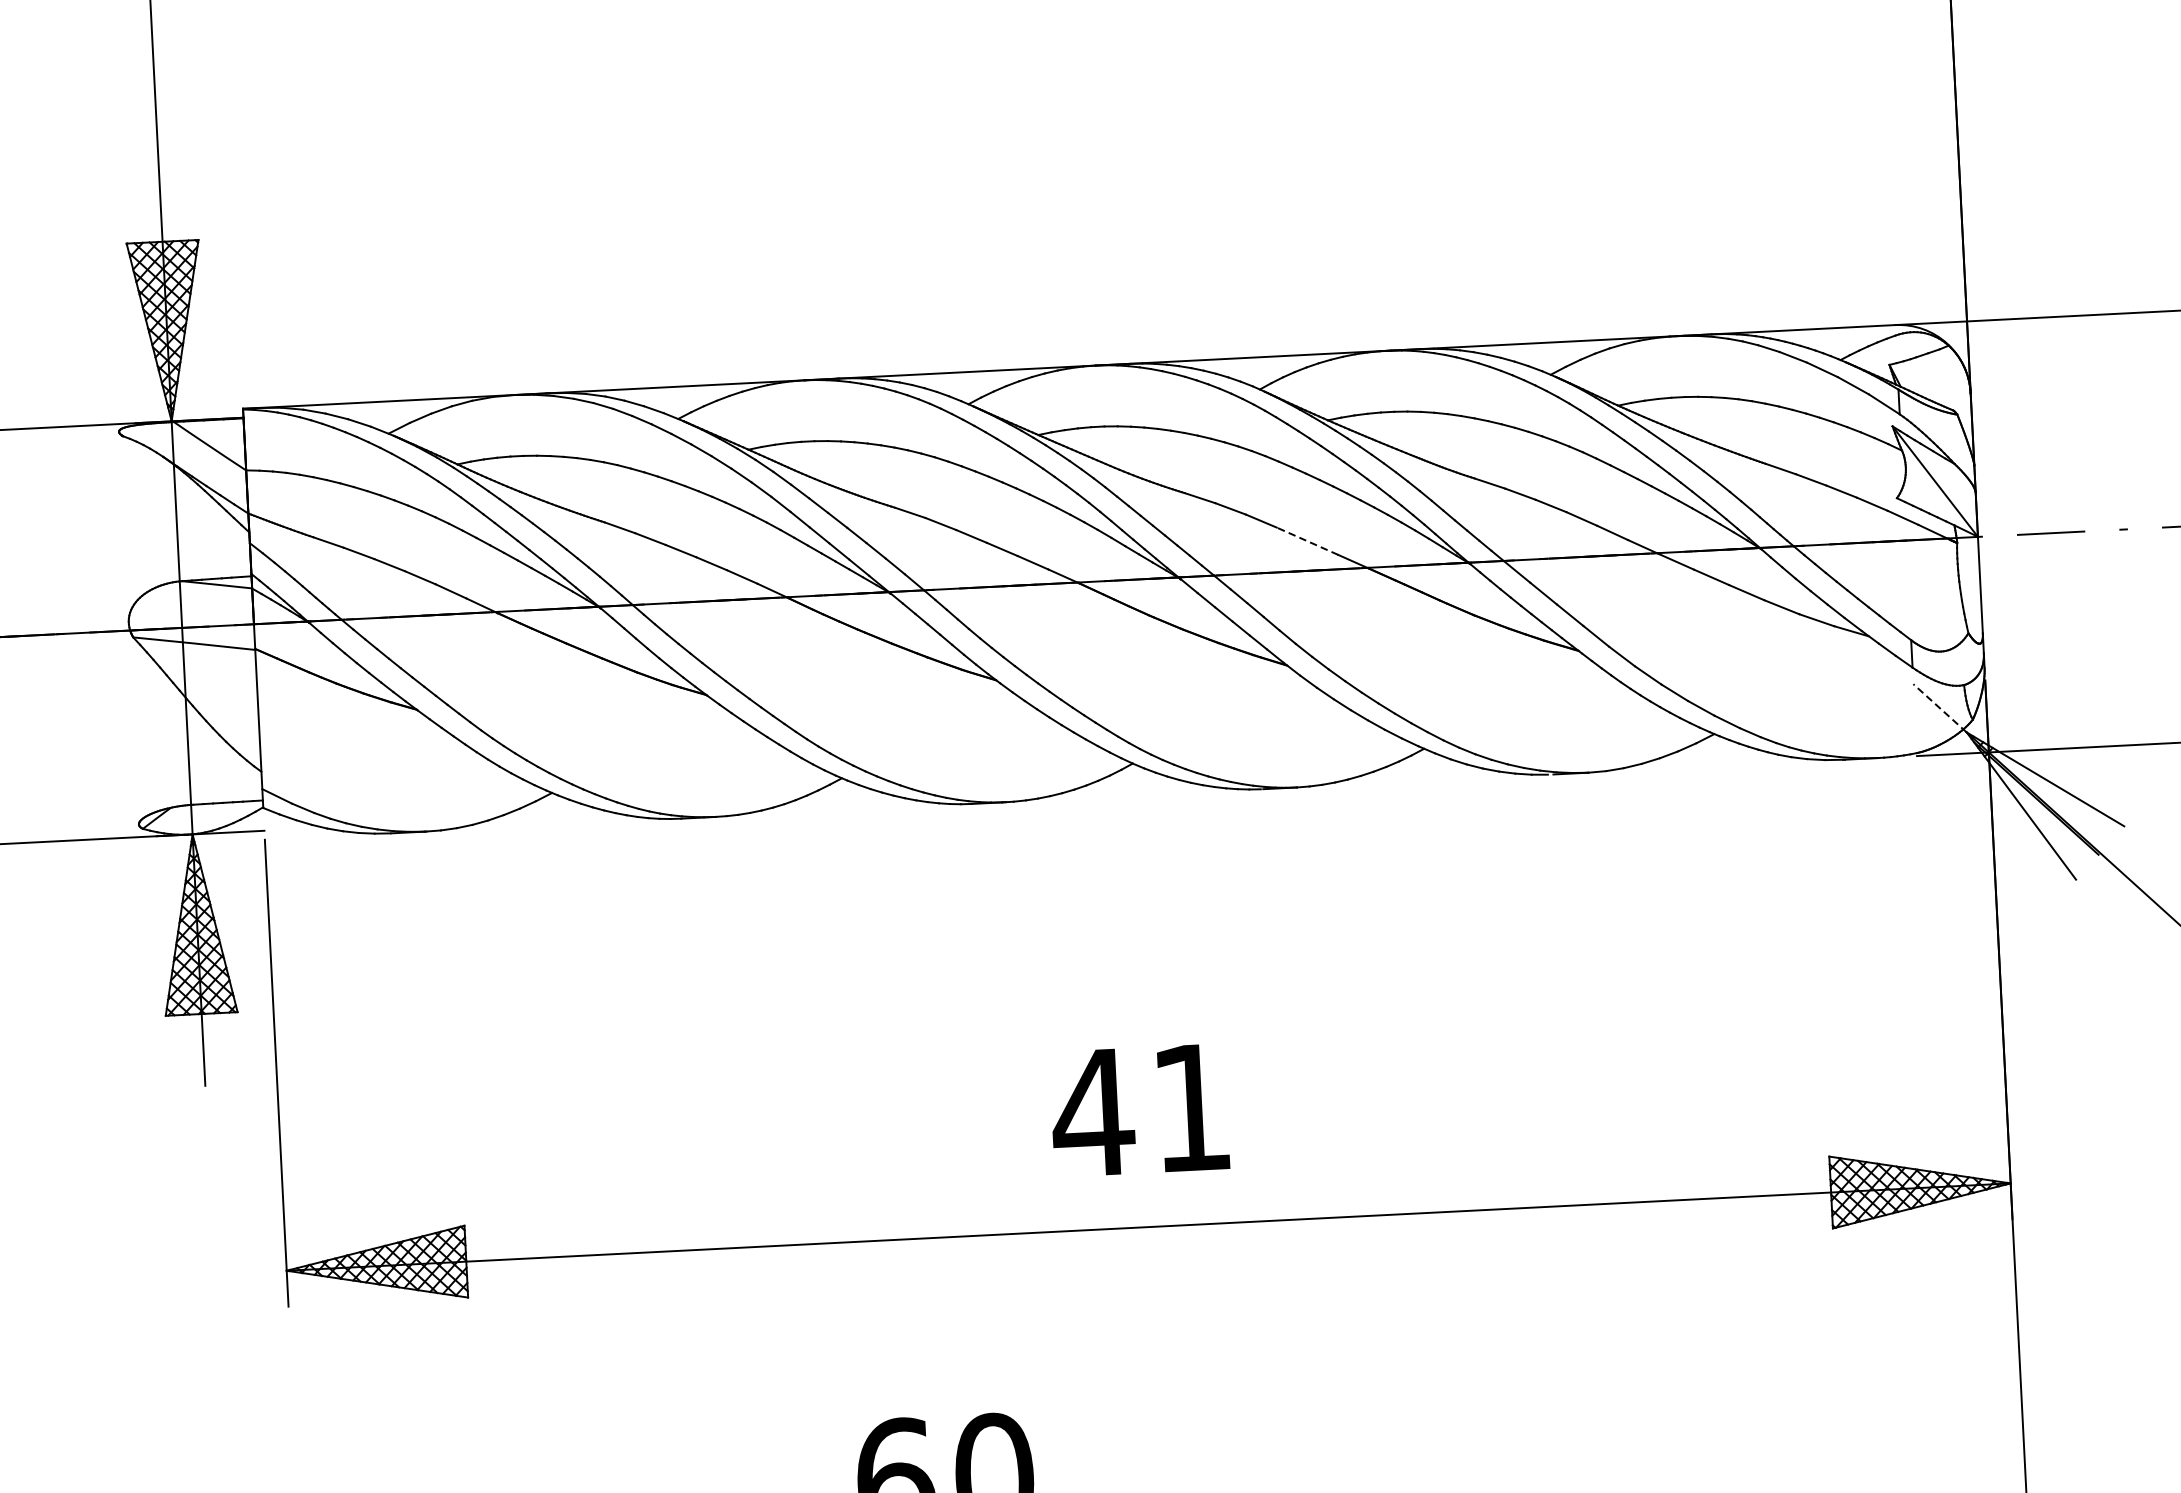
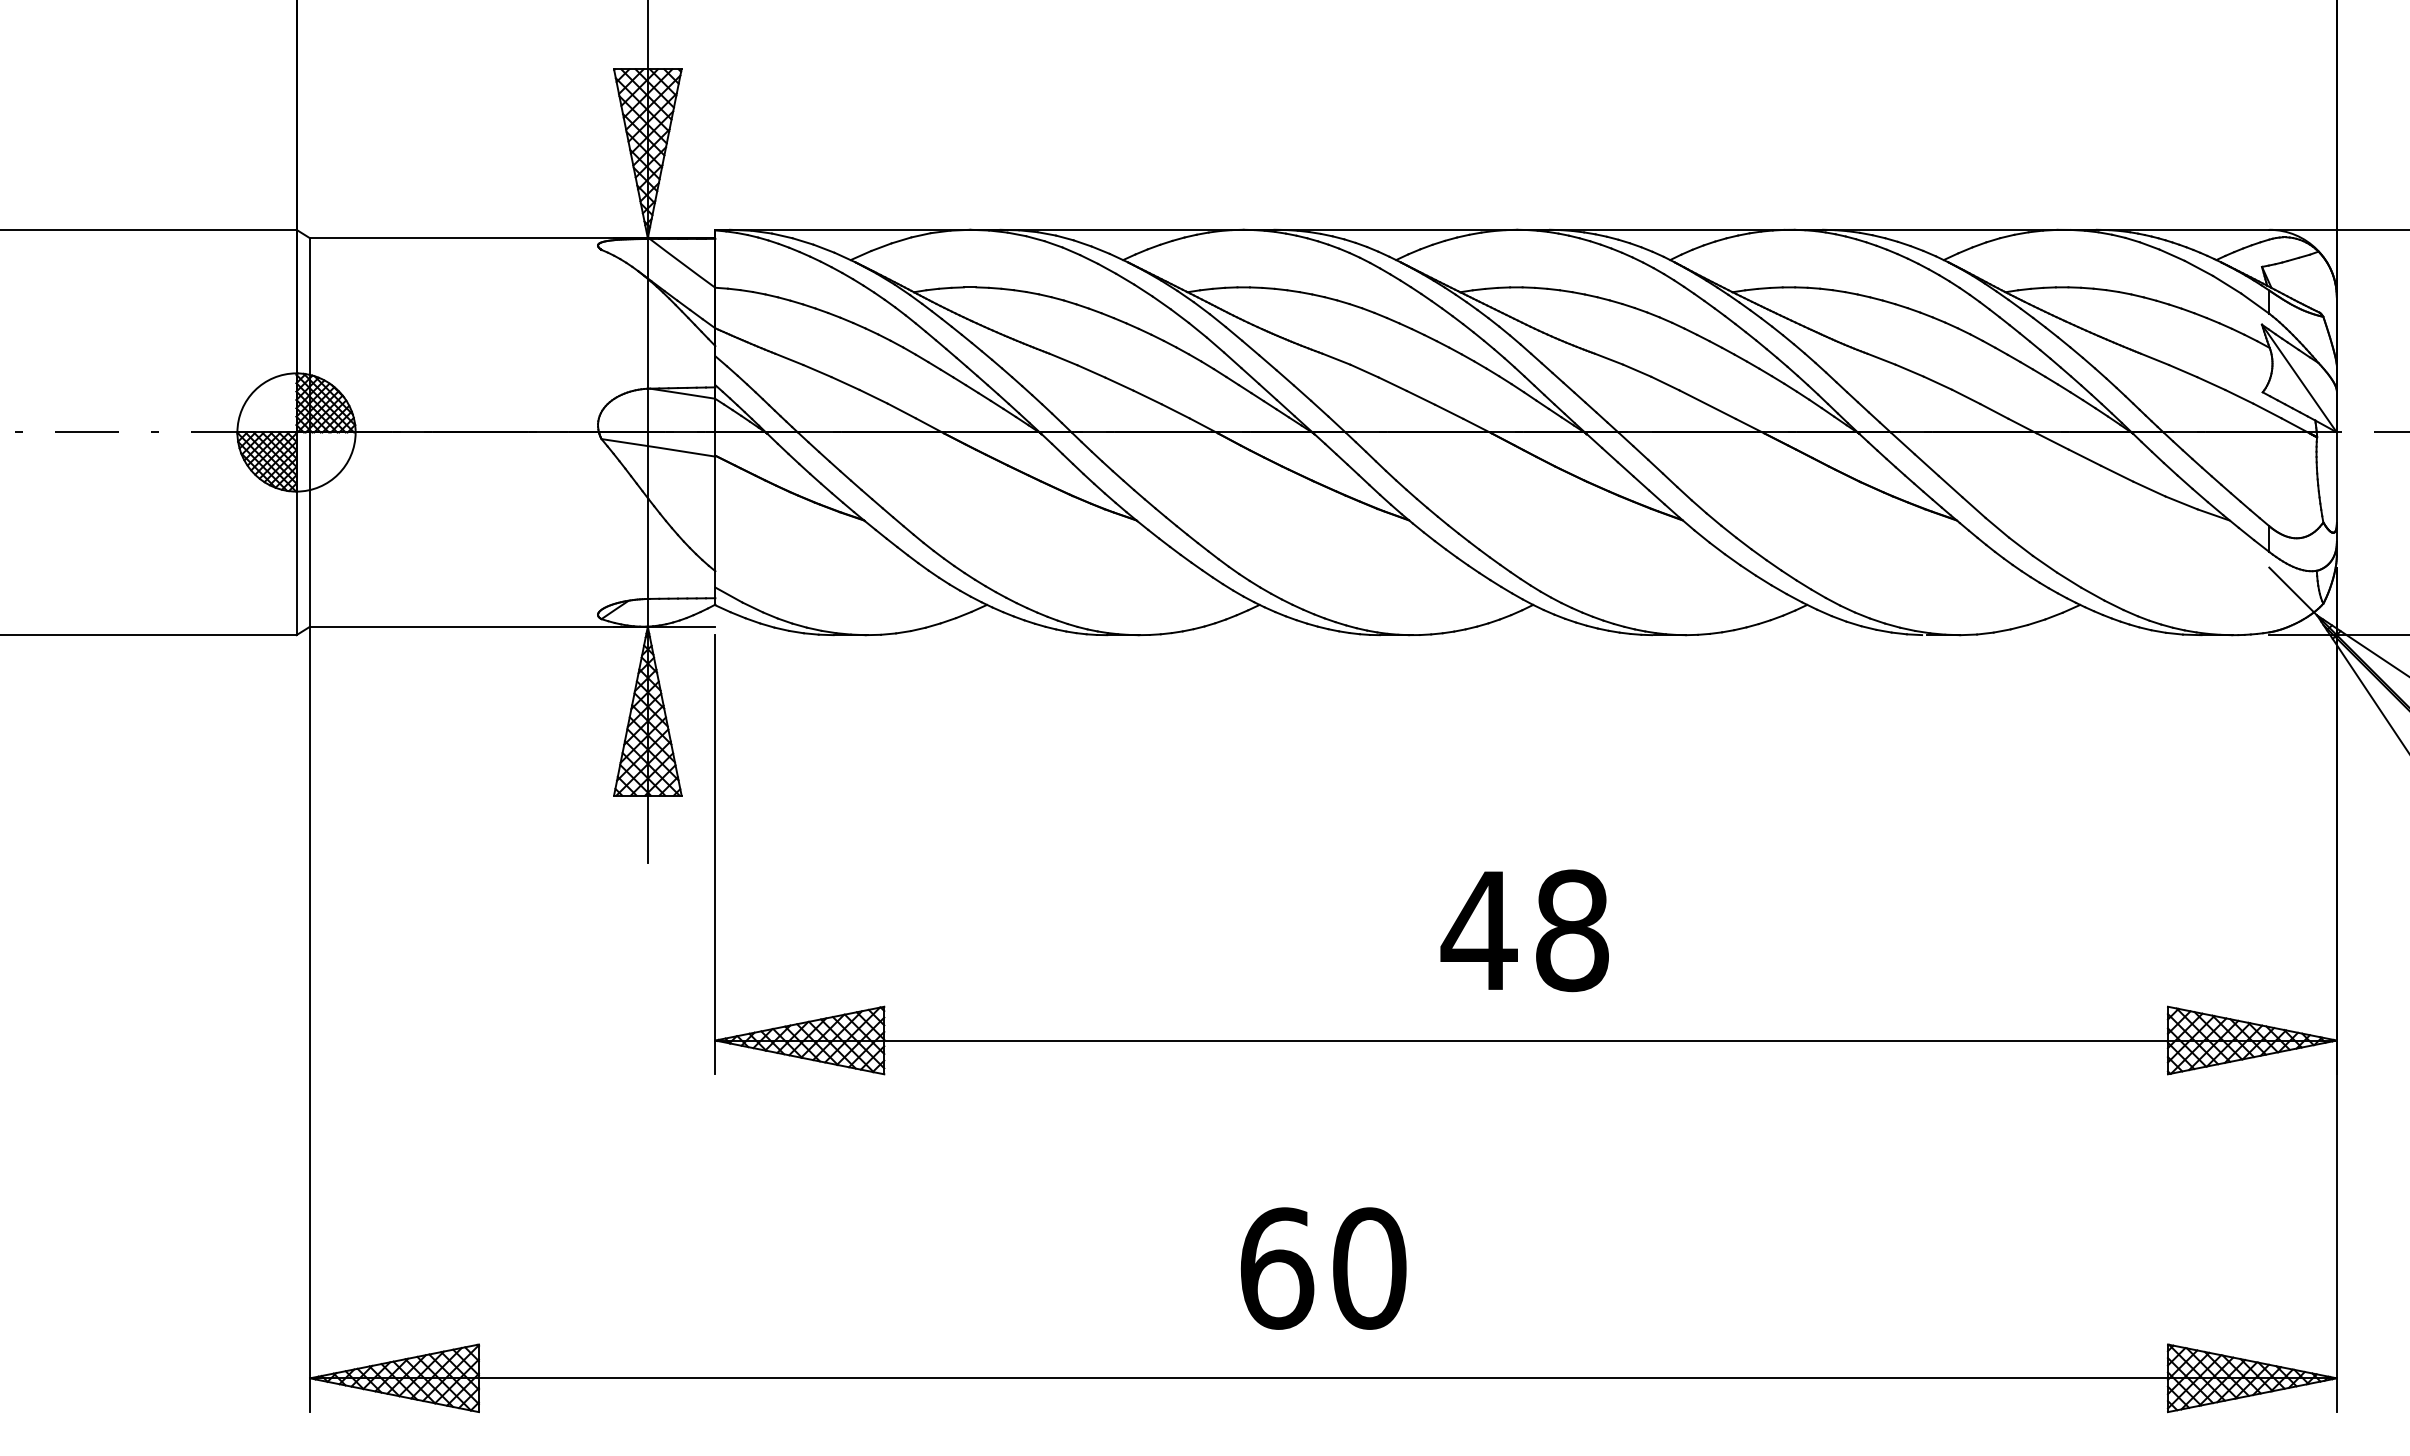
line: (1307, 541) -> (1707, 404), dashed -> solid
line: (1940, 708) -> (2293, 591), dashed -> solid
text: (1192, 1107) -> (1572, 930), 41 -> 48

